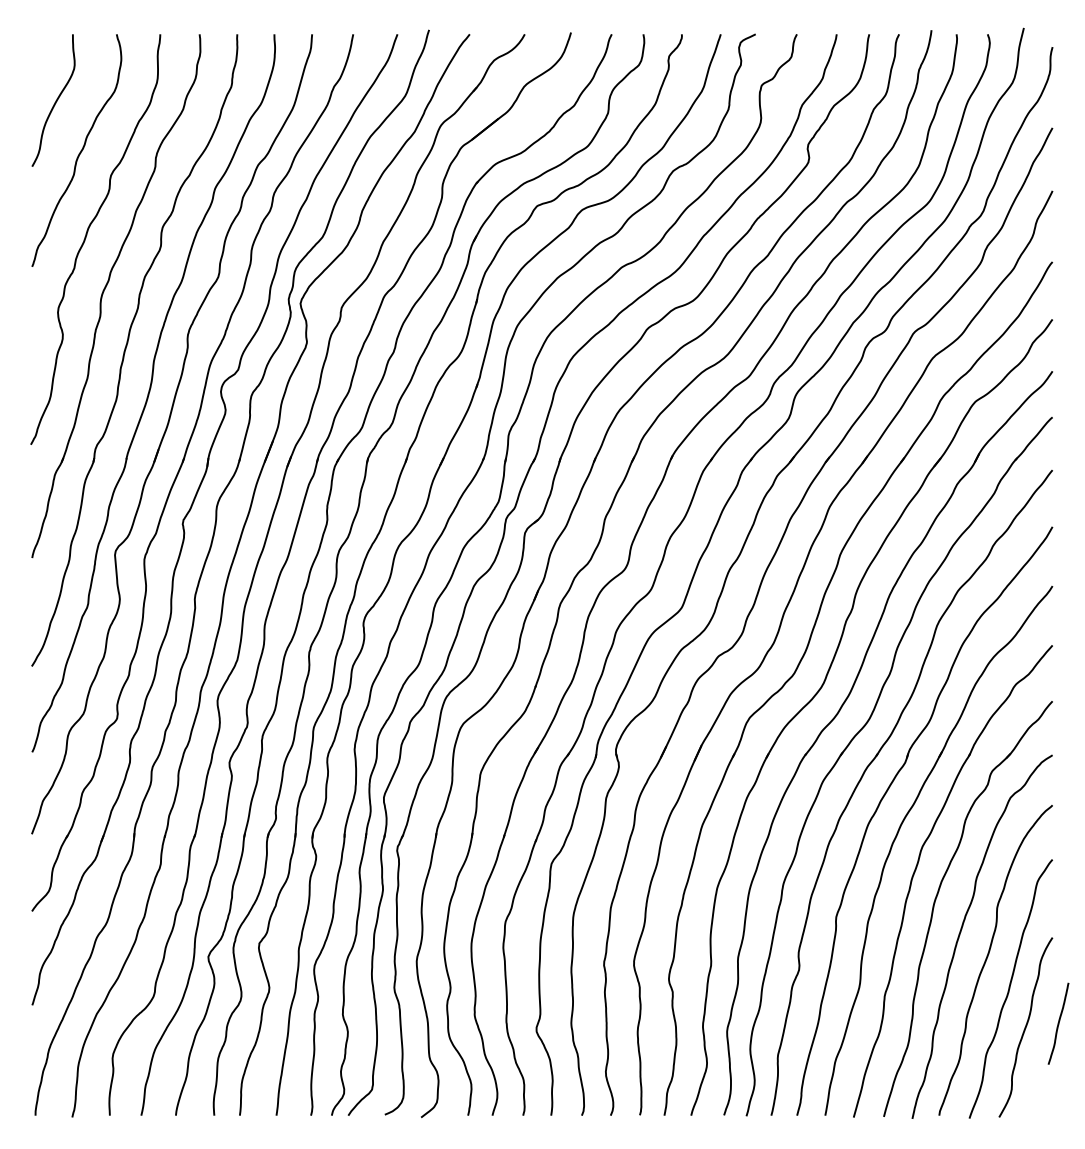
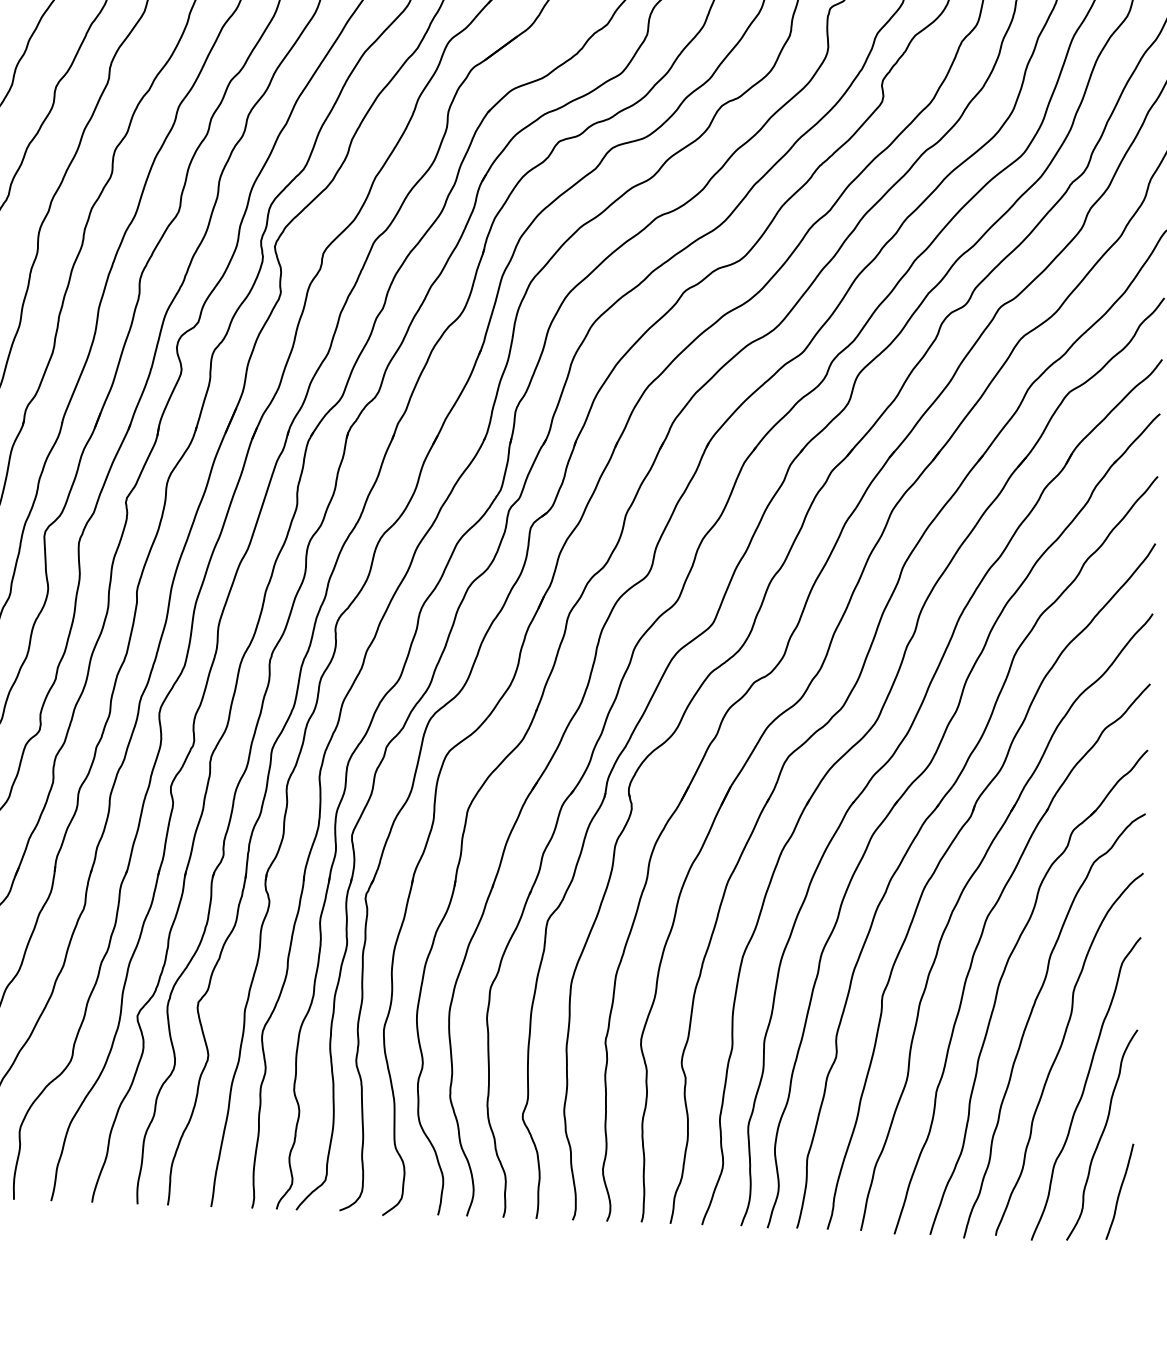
curve: (1058, 1023) -> (1119, 1191), moved

